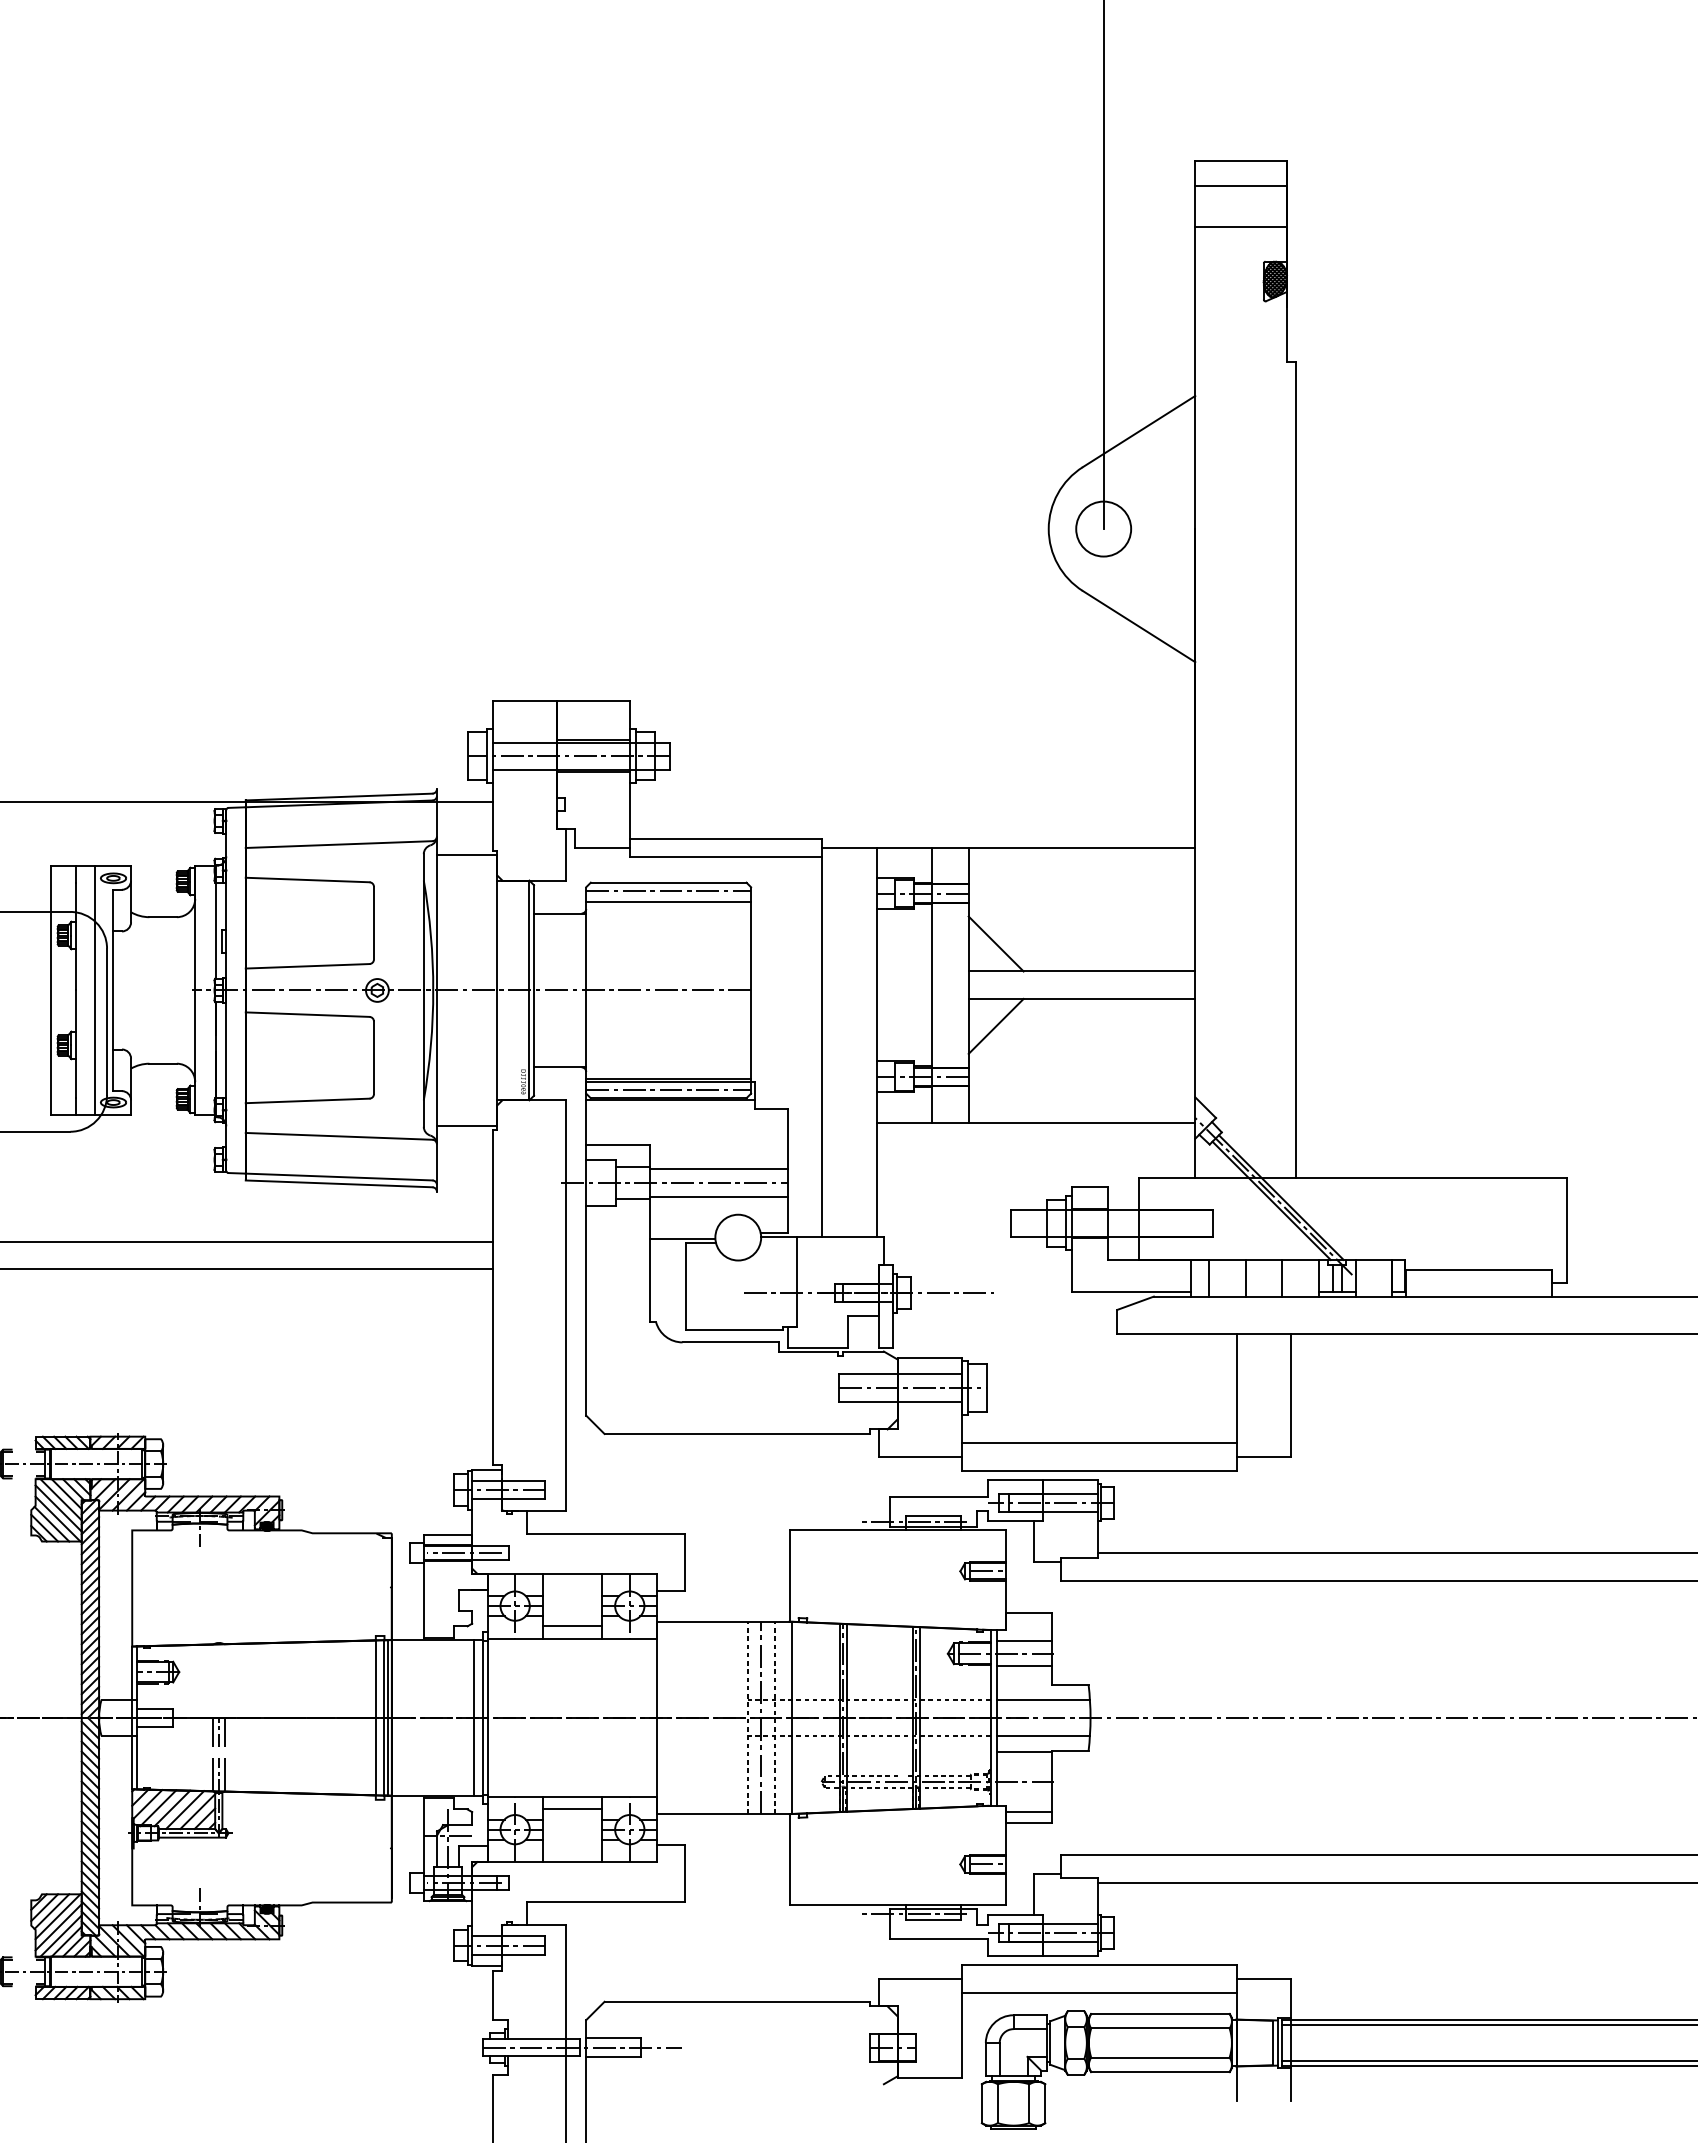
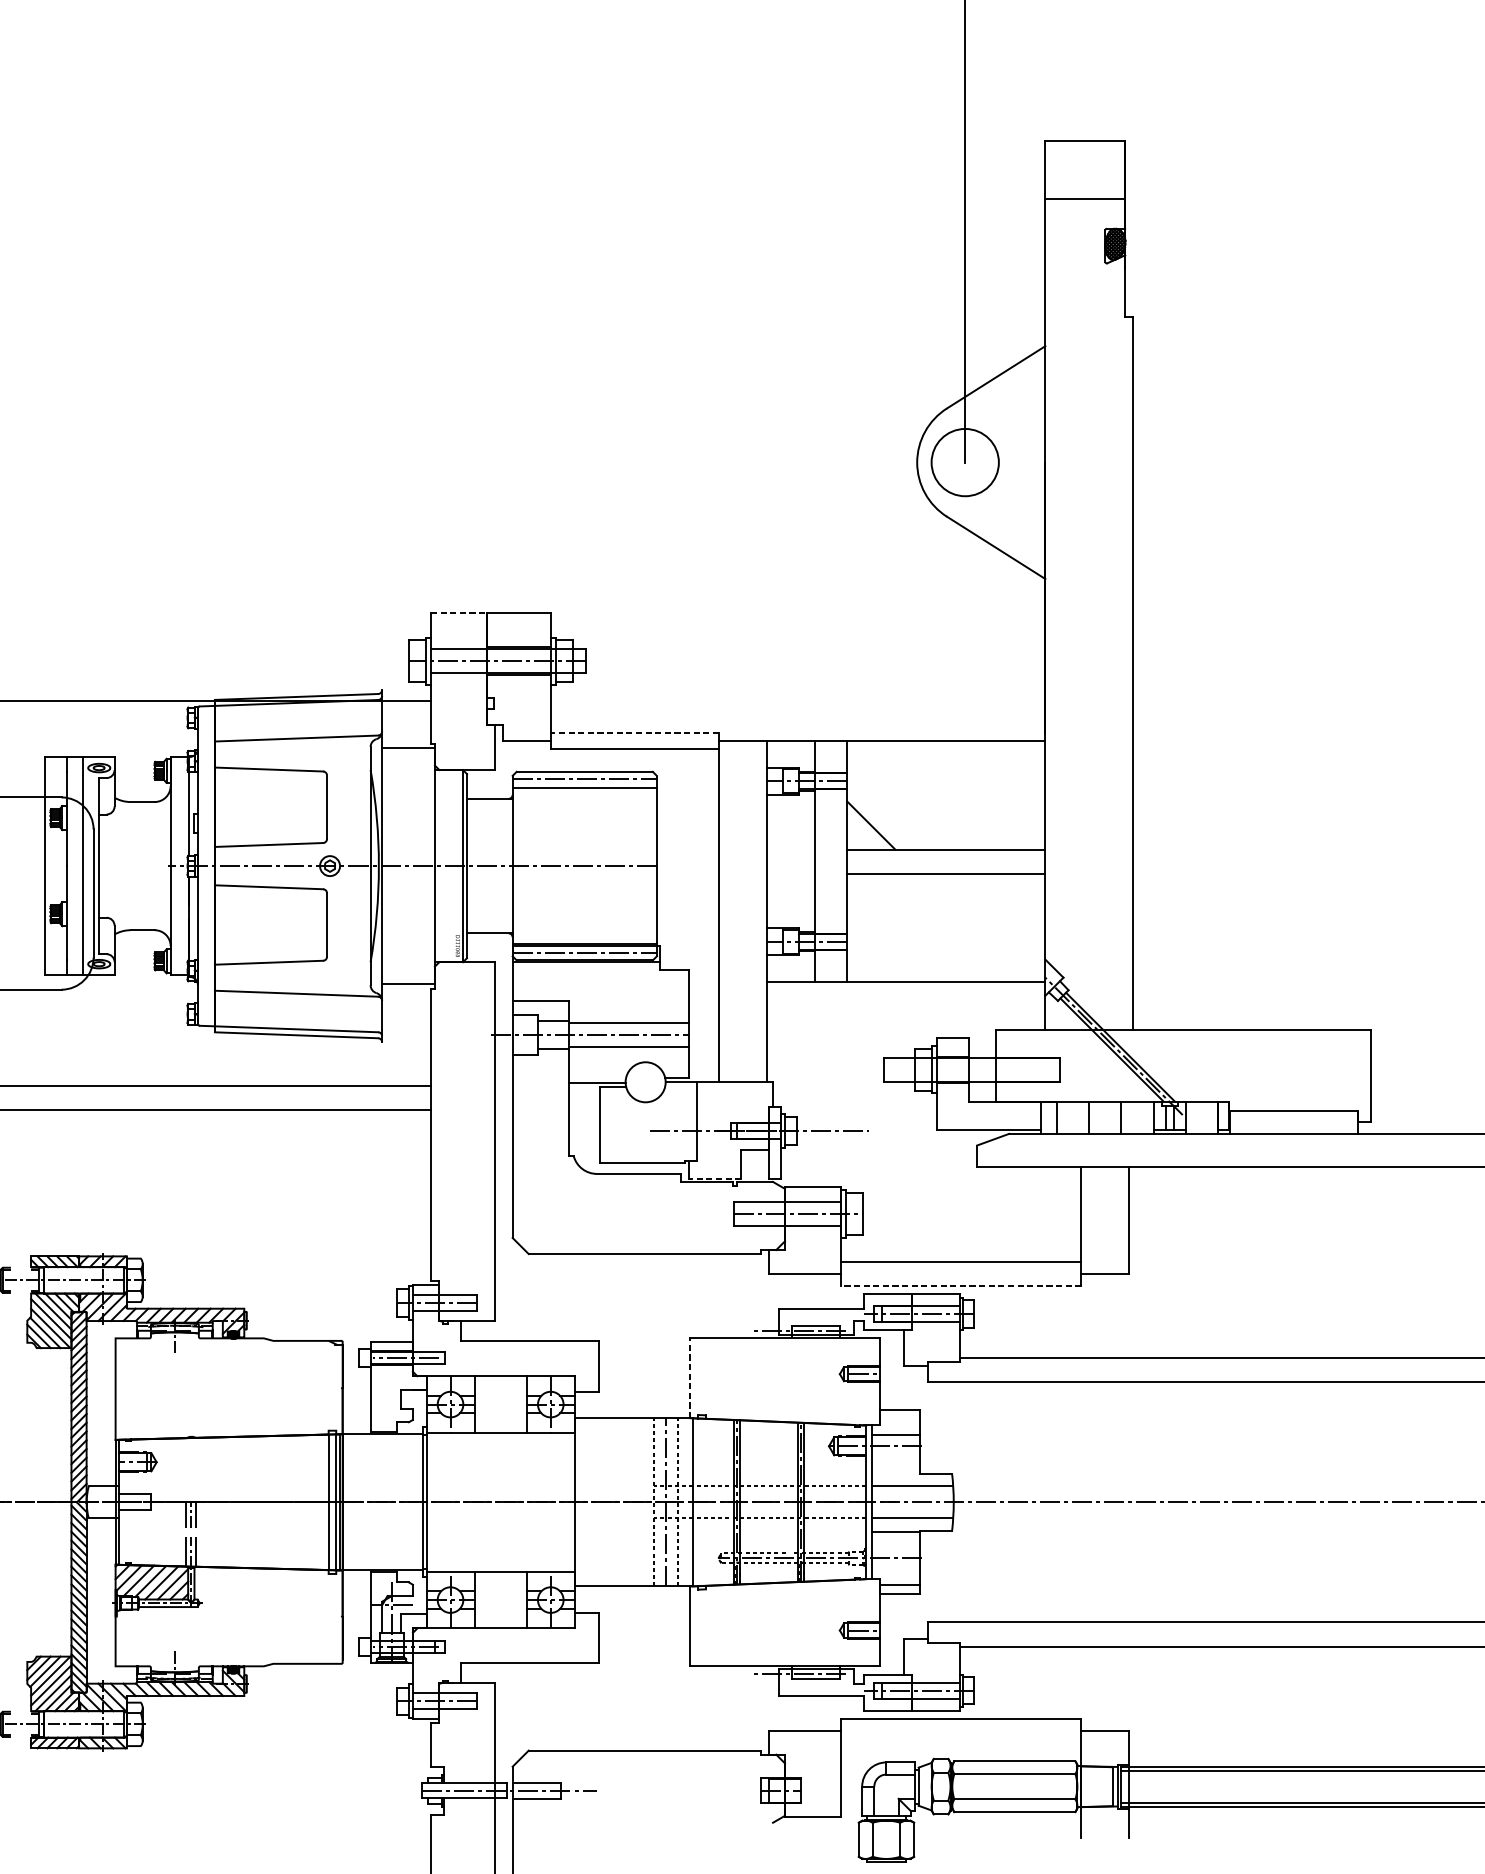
line: (1240, 186) -> (1084, 162), removed
circle: (1103, 528) -> (965, 462), size x1.4
line: (525, 701) -> (459, 613), solid -> dashed
line: (726, 838) -> (635, 733), solid -> dashed
line: (995, 1025) -> (870, 896), removed
line: (817, 1347) -> (714, 1178), solid -> dashed
line: (1098, 1470) -> (960, 1285), solid -> dashed
line: (789, 1576) -> (690, 1378), solid -> dashed
line: (572, 1626) -> (500, 1422), removed
line: (1023, 1666) -> (895, 1457), removed
line: (474, 1717) -> (414, 1501), removed
line: (572, 1809) -> (500, 1582), removed
line: (1098, 1992) -> (960, 1742), removed

